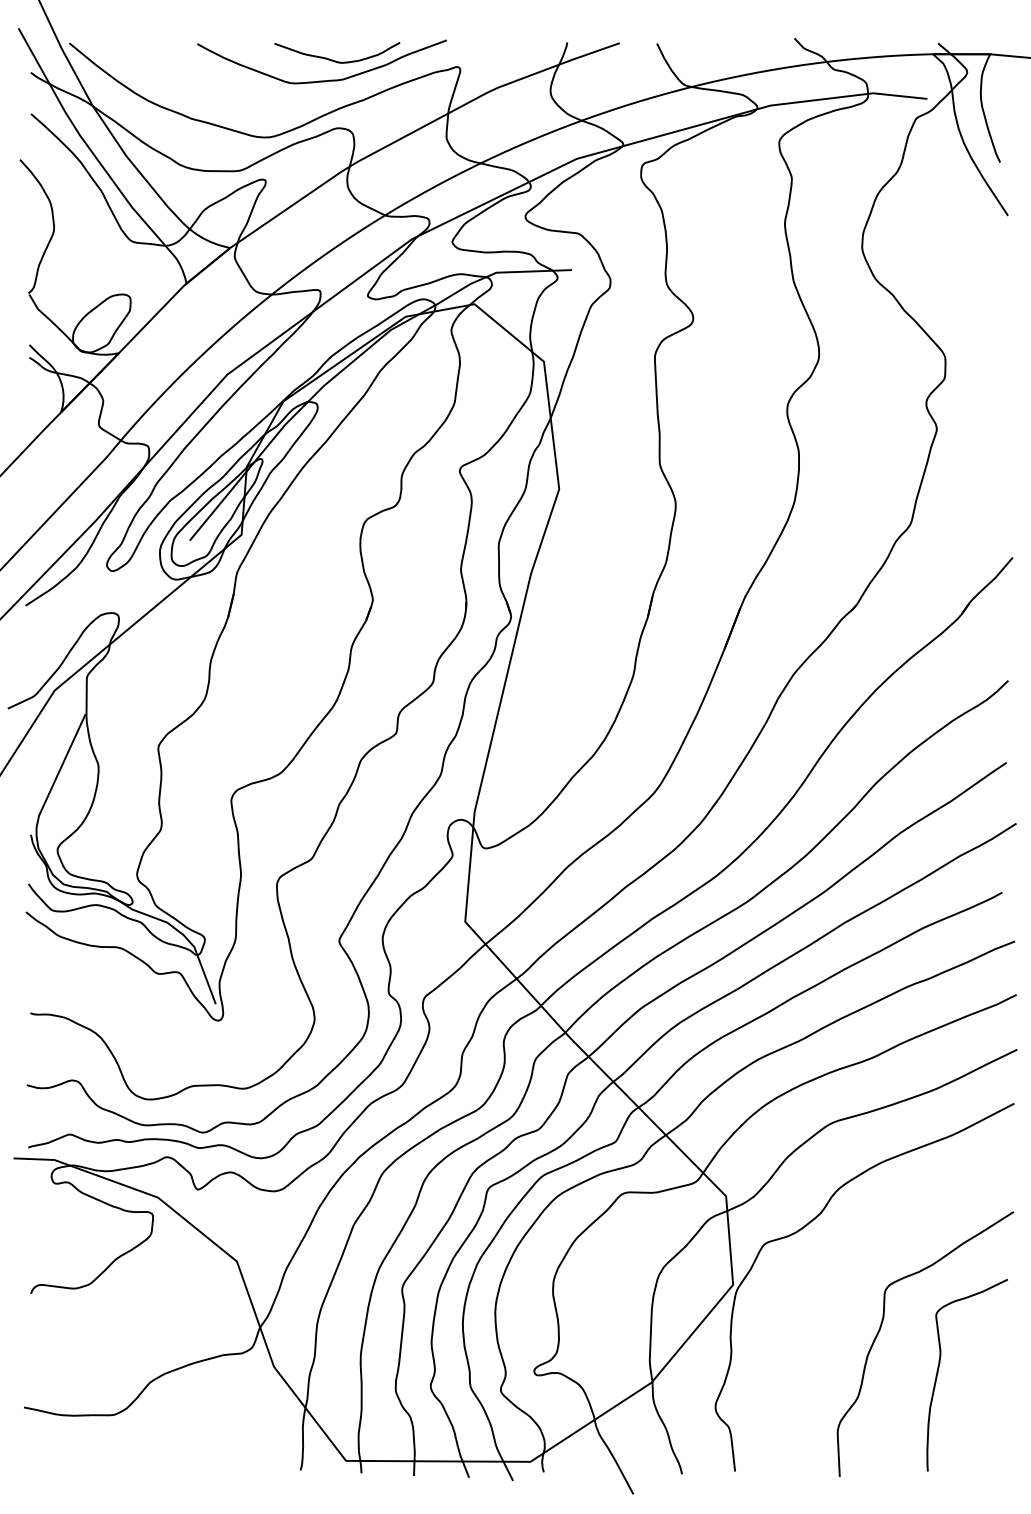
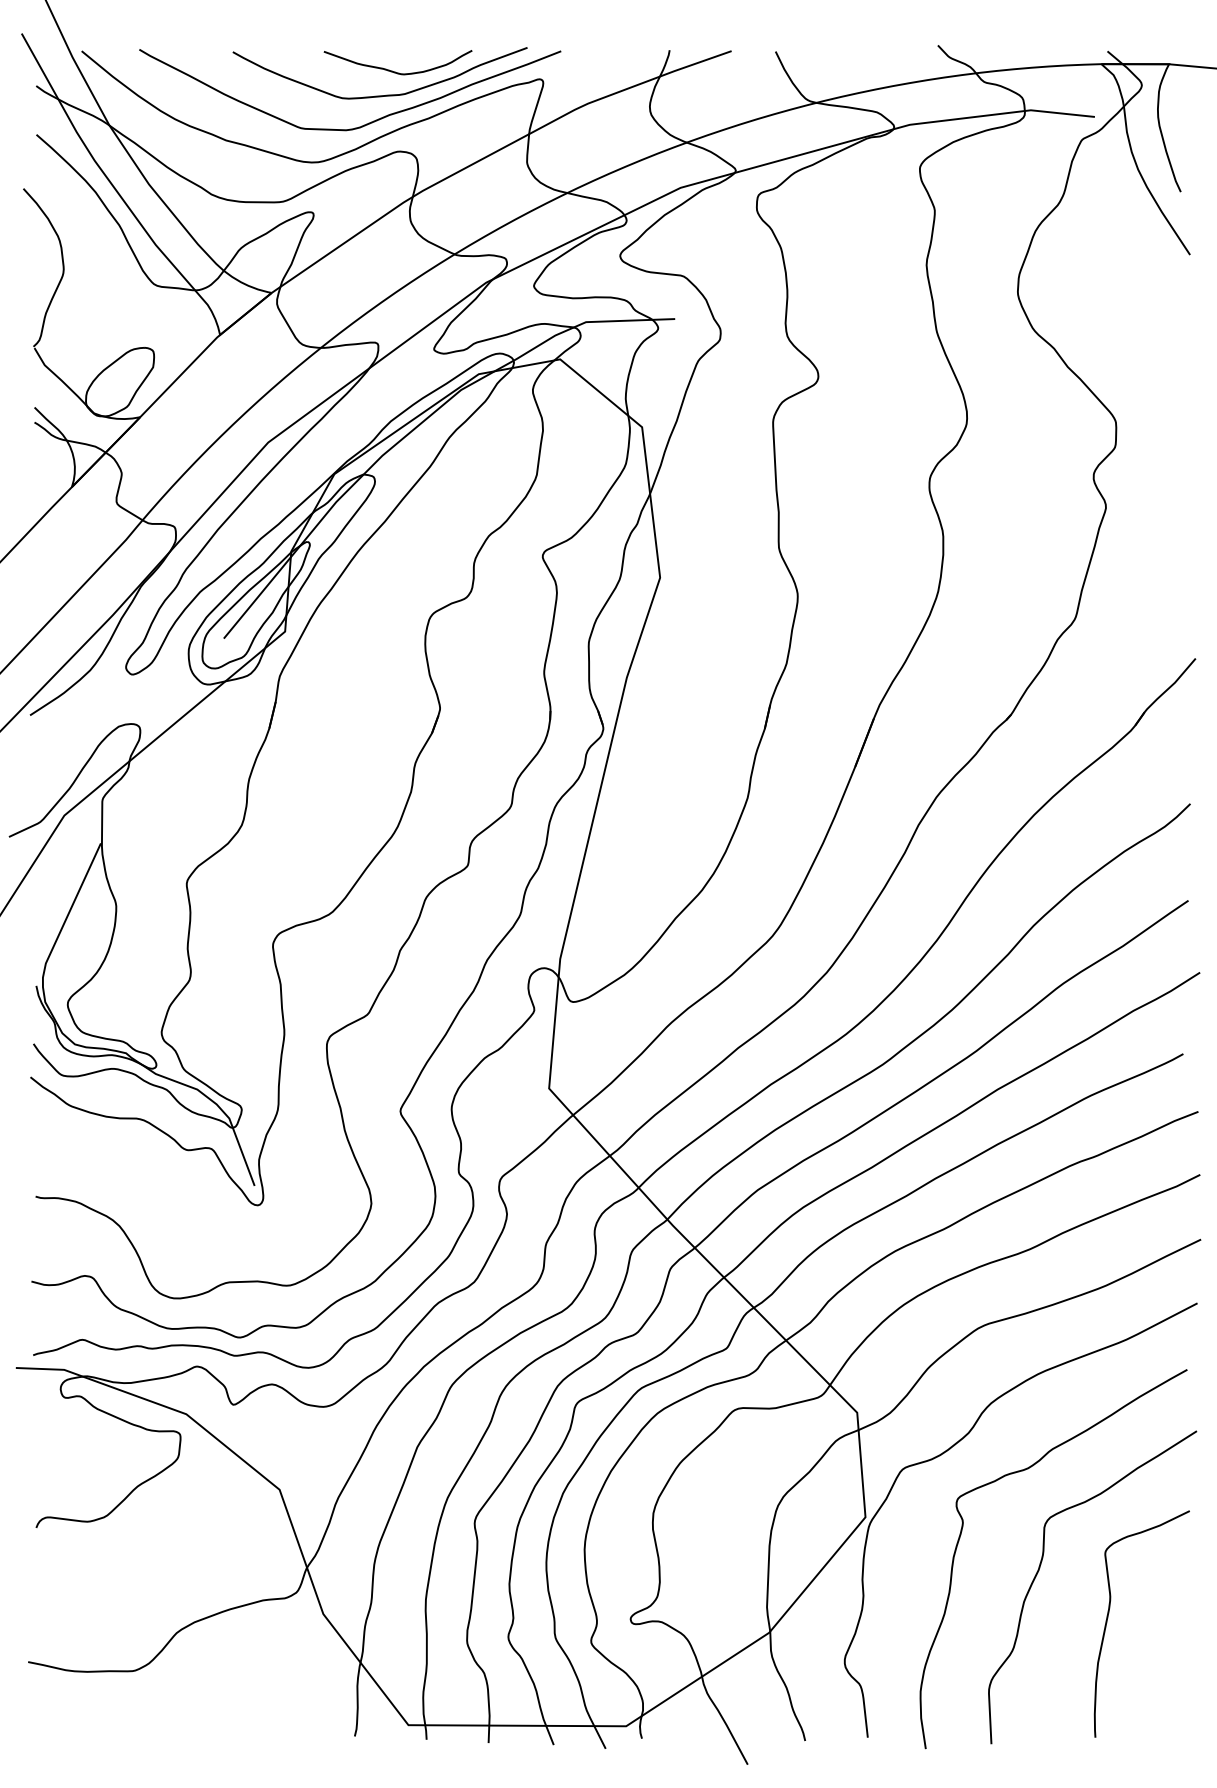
curve: (307, 105) -> (362, 124), added
curve: (865, 1246) -> (1021, 1472), added

